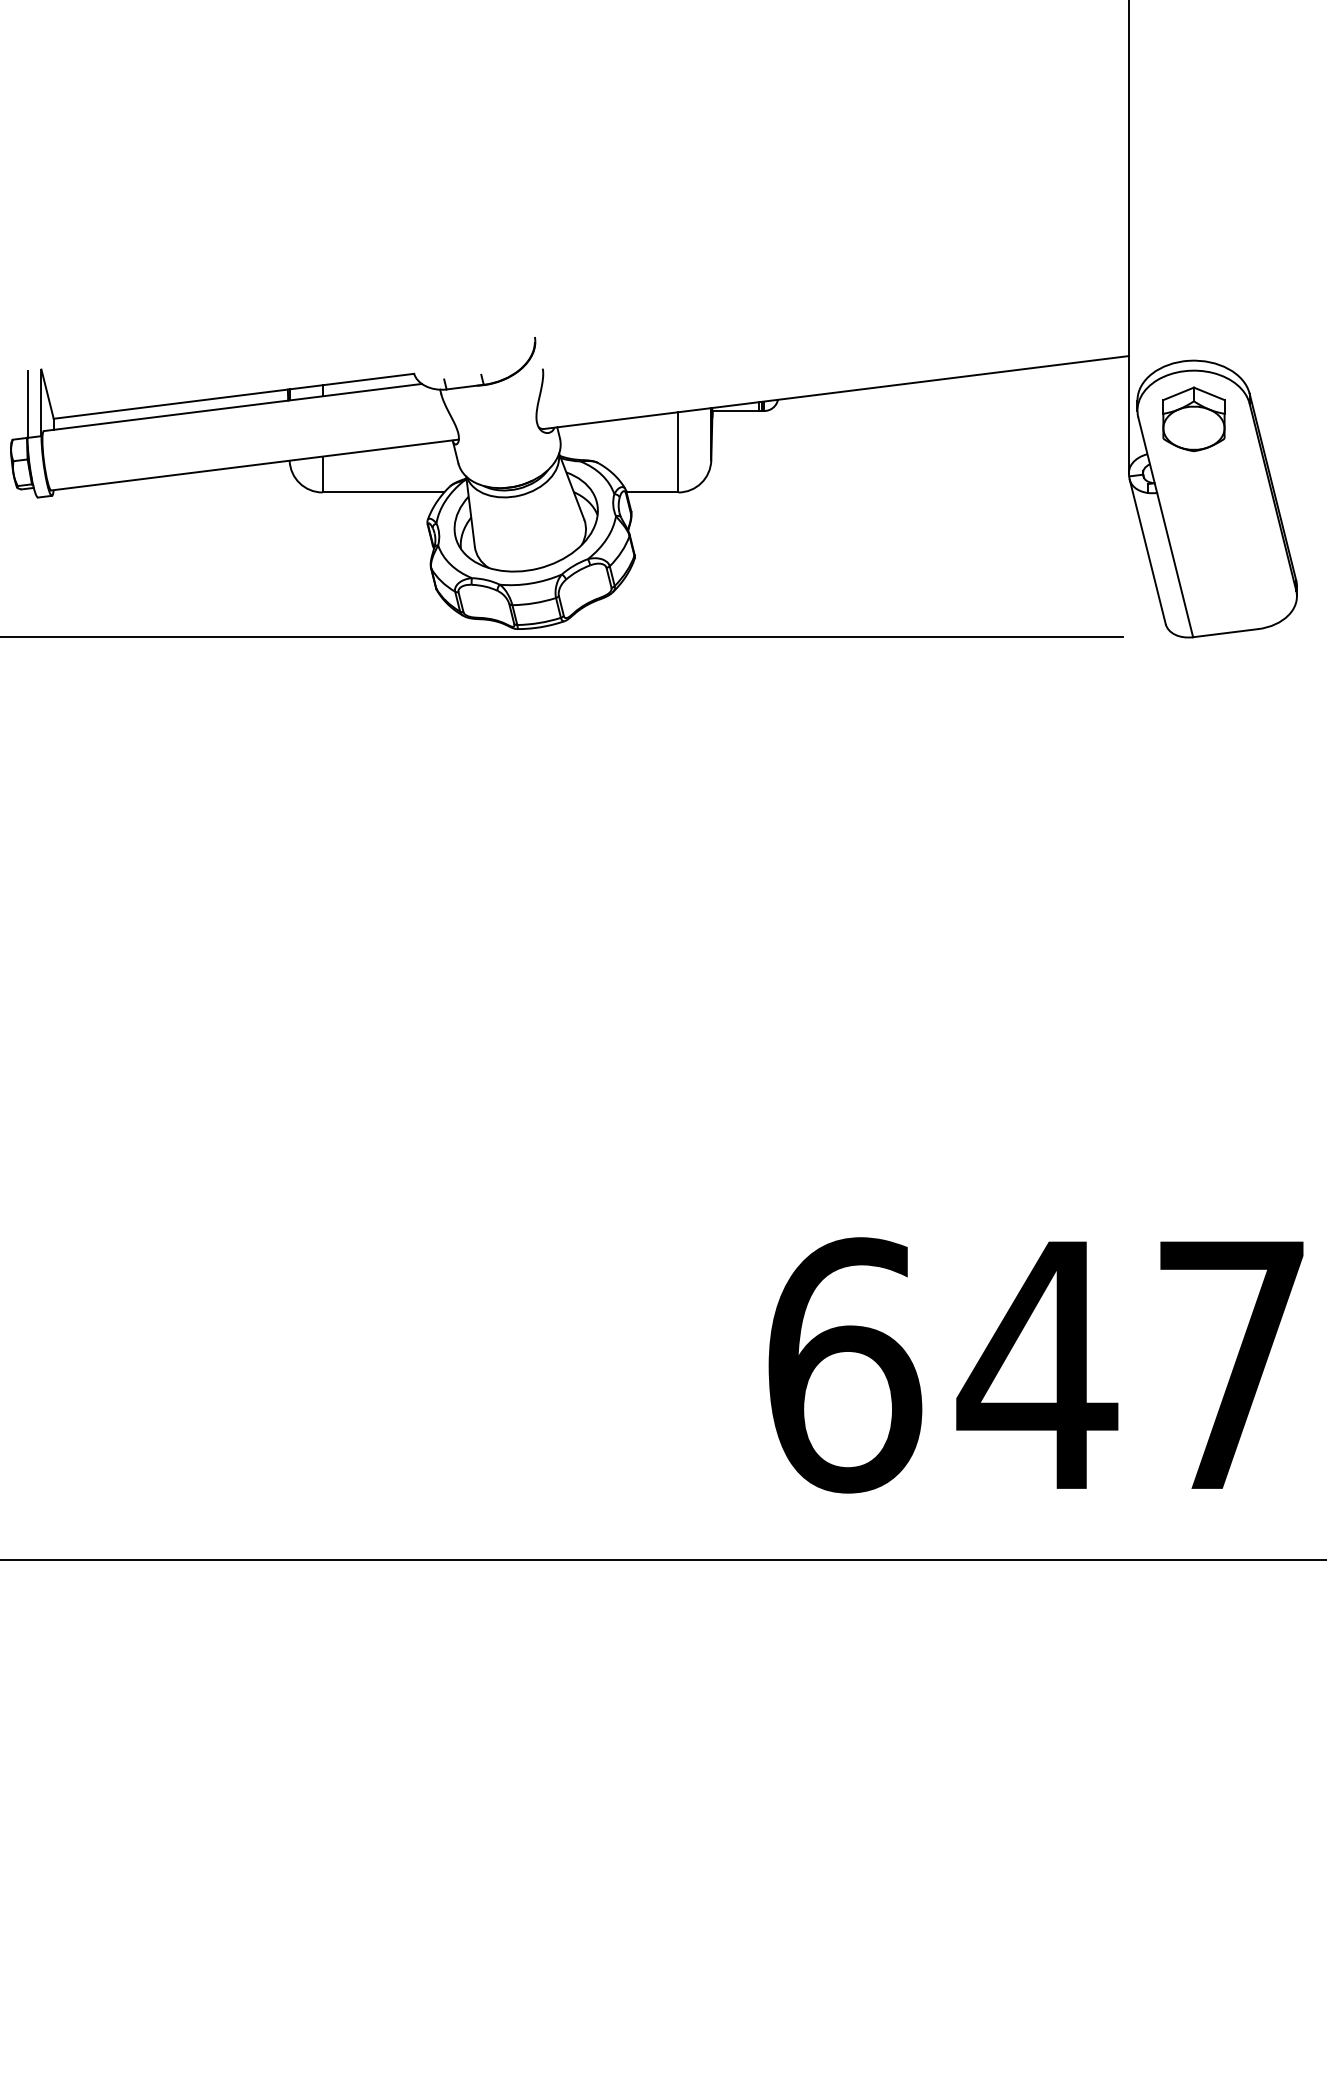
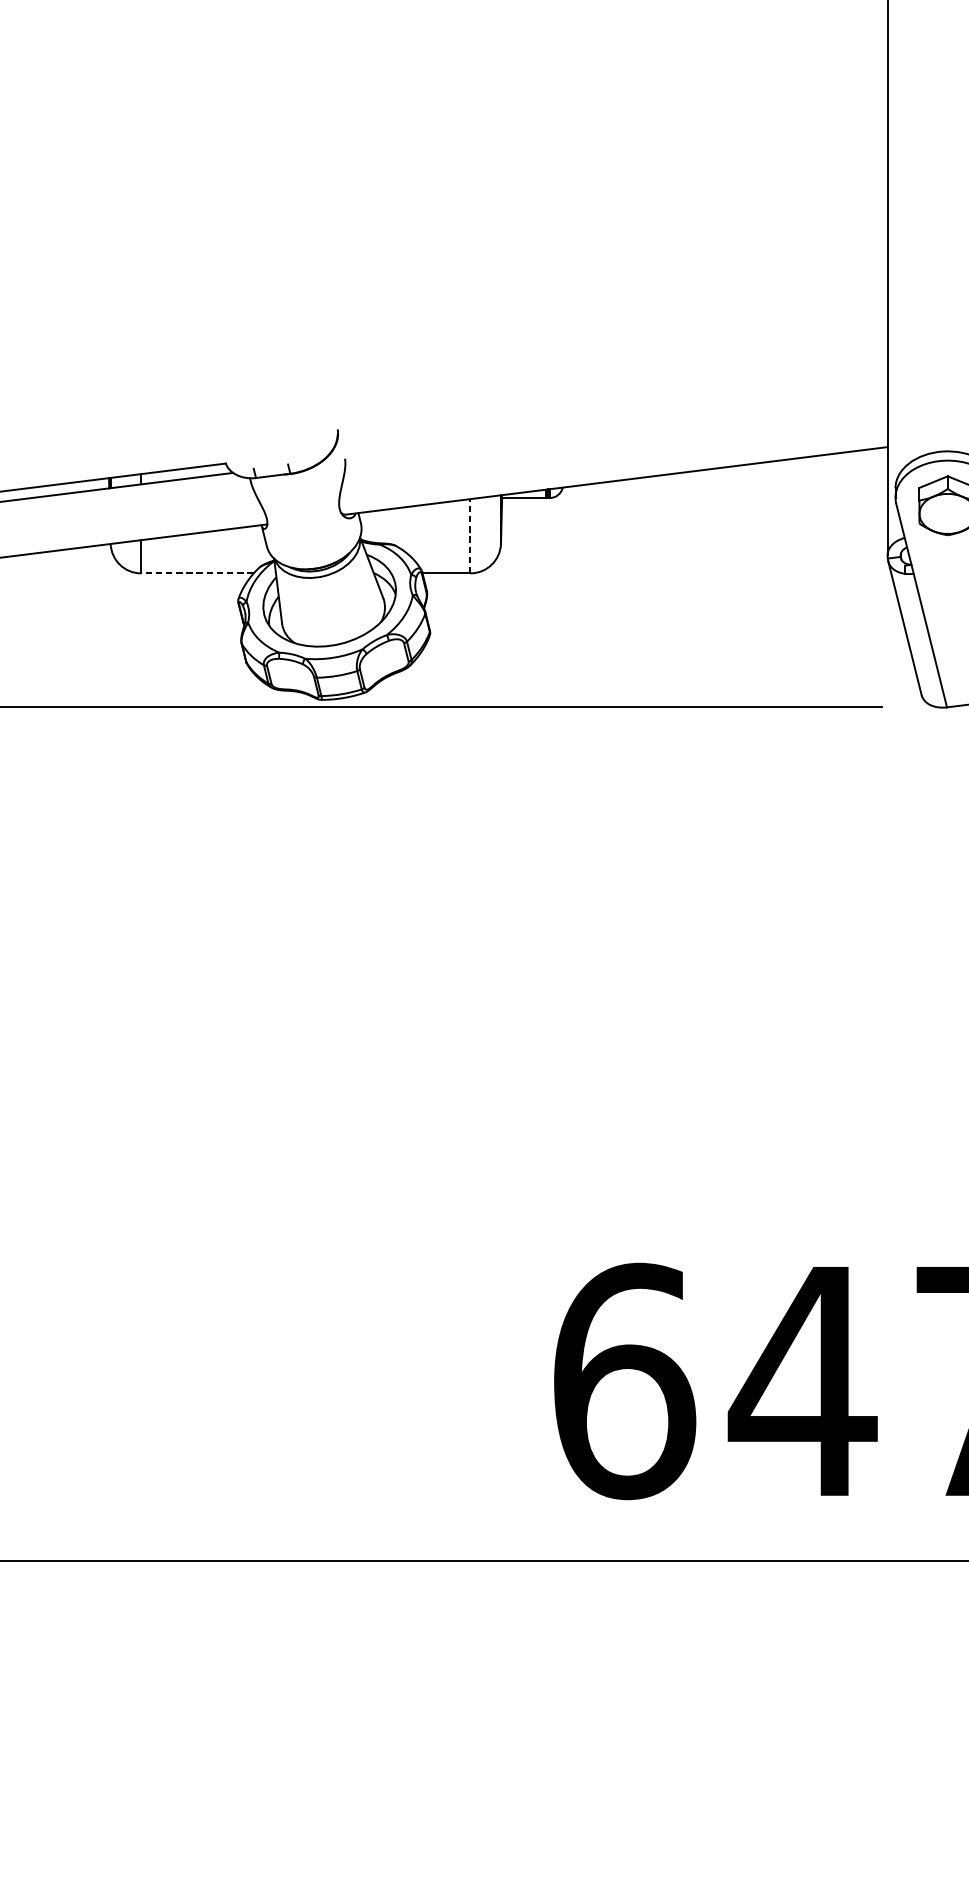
line: (678, 451) -> (470, 535), solid -> dashed
line: (383, 492) -> (197, 573), solid -> dashed

